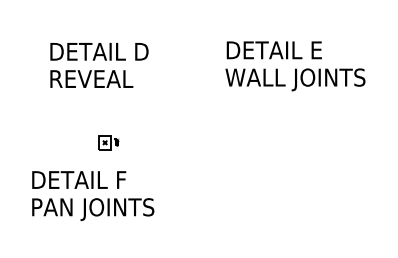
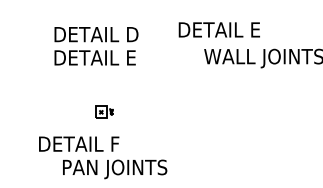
text: (273, 50) -> (218, 30), moved
text: (98, 78) -> (95, 57), REVEAL -> DETAIL E
text: (93, 209) -> (115, 169), moved

